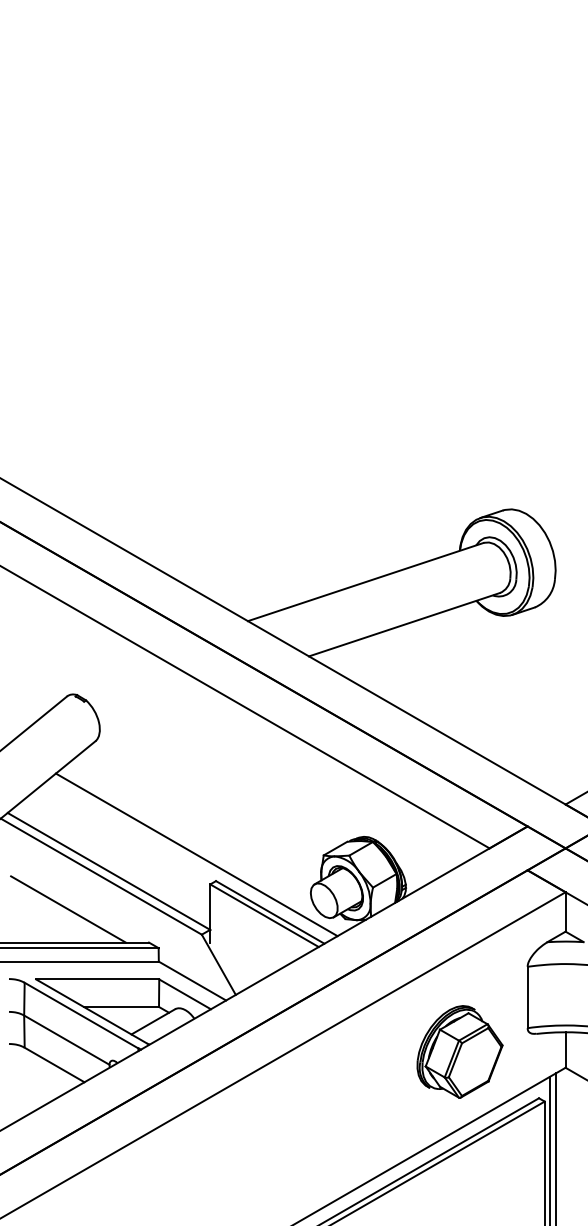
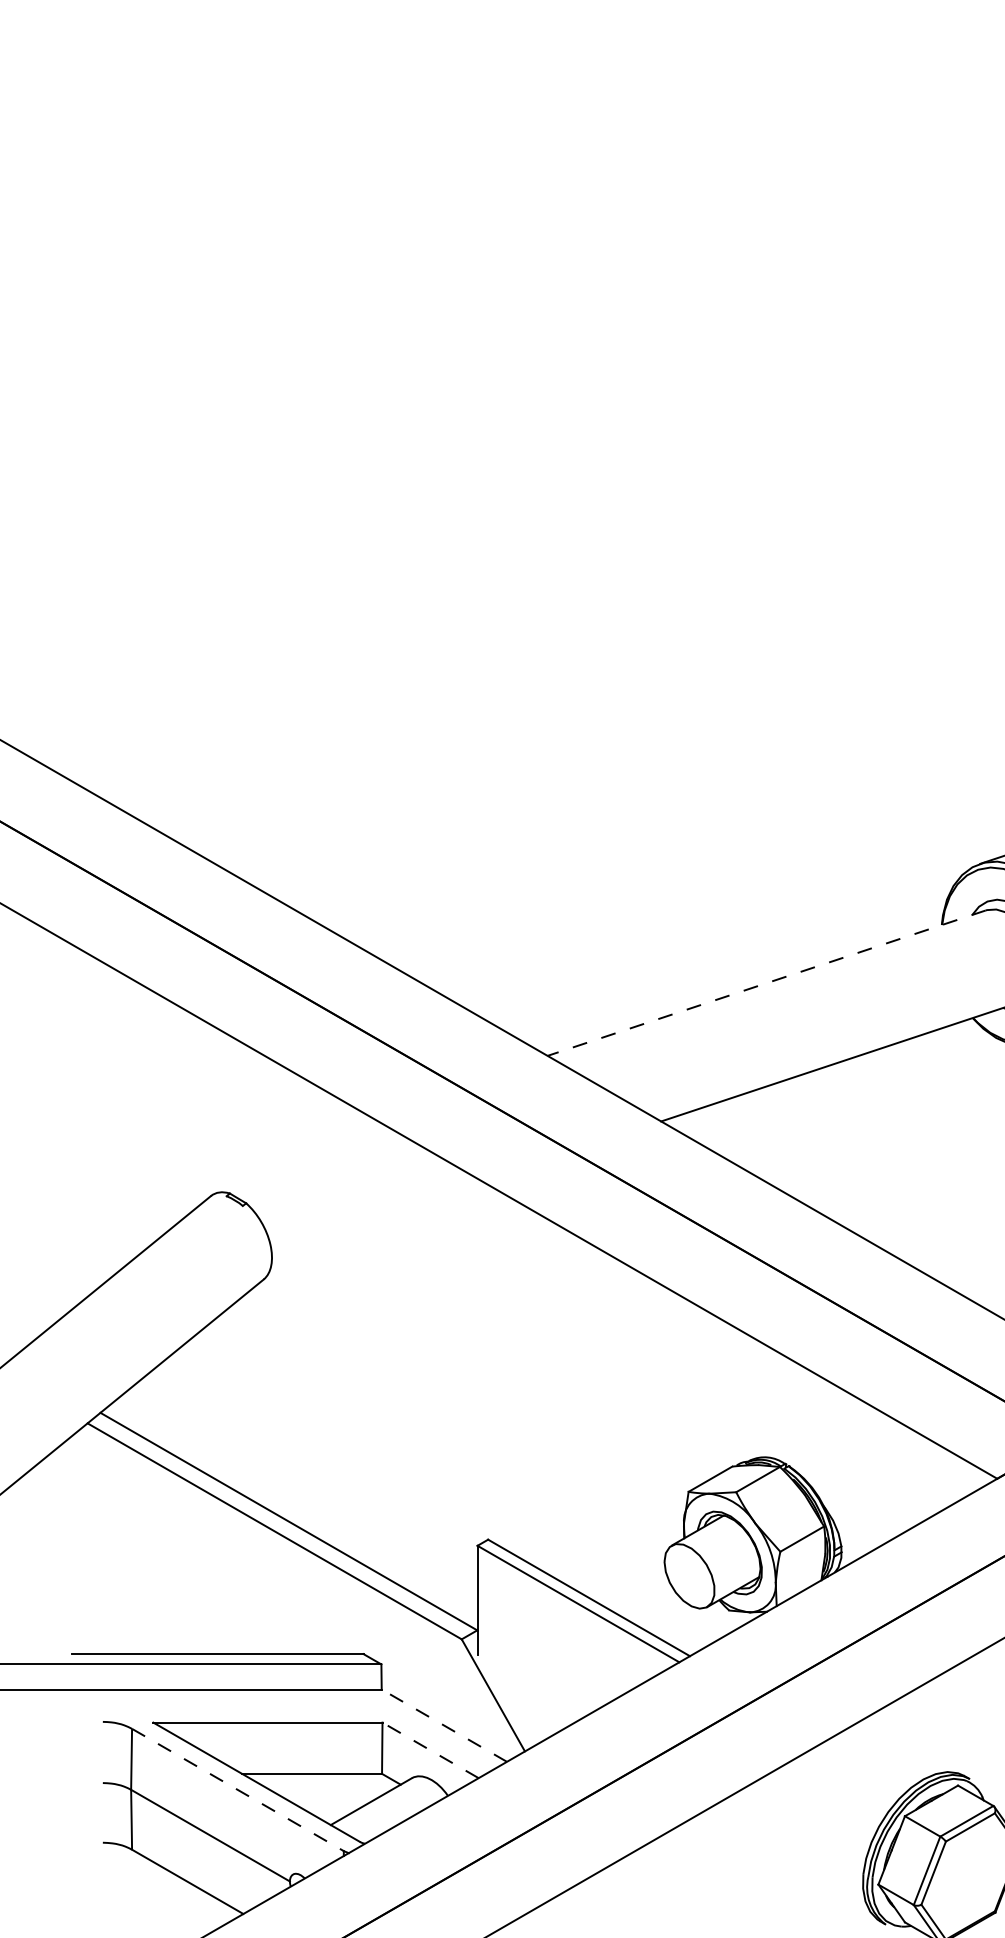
line: (365, 582) -> (766, 983), solid -> dashed
line: (196, 854) -> (451, 1490), removed
line: (68, 909) -> (213, 1592), removed
line: (192, 981) -> (444, 1726), solid -> dashed
line: (185, 994) -> (431, 1750), solid -> dashed
line: (81, 1015) -> (237, 1789), solid -> dashed

